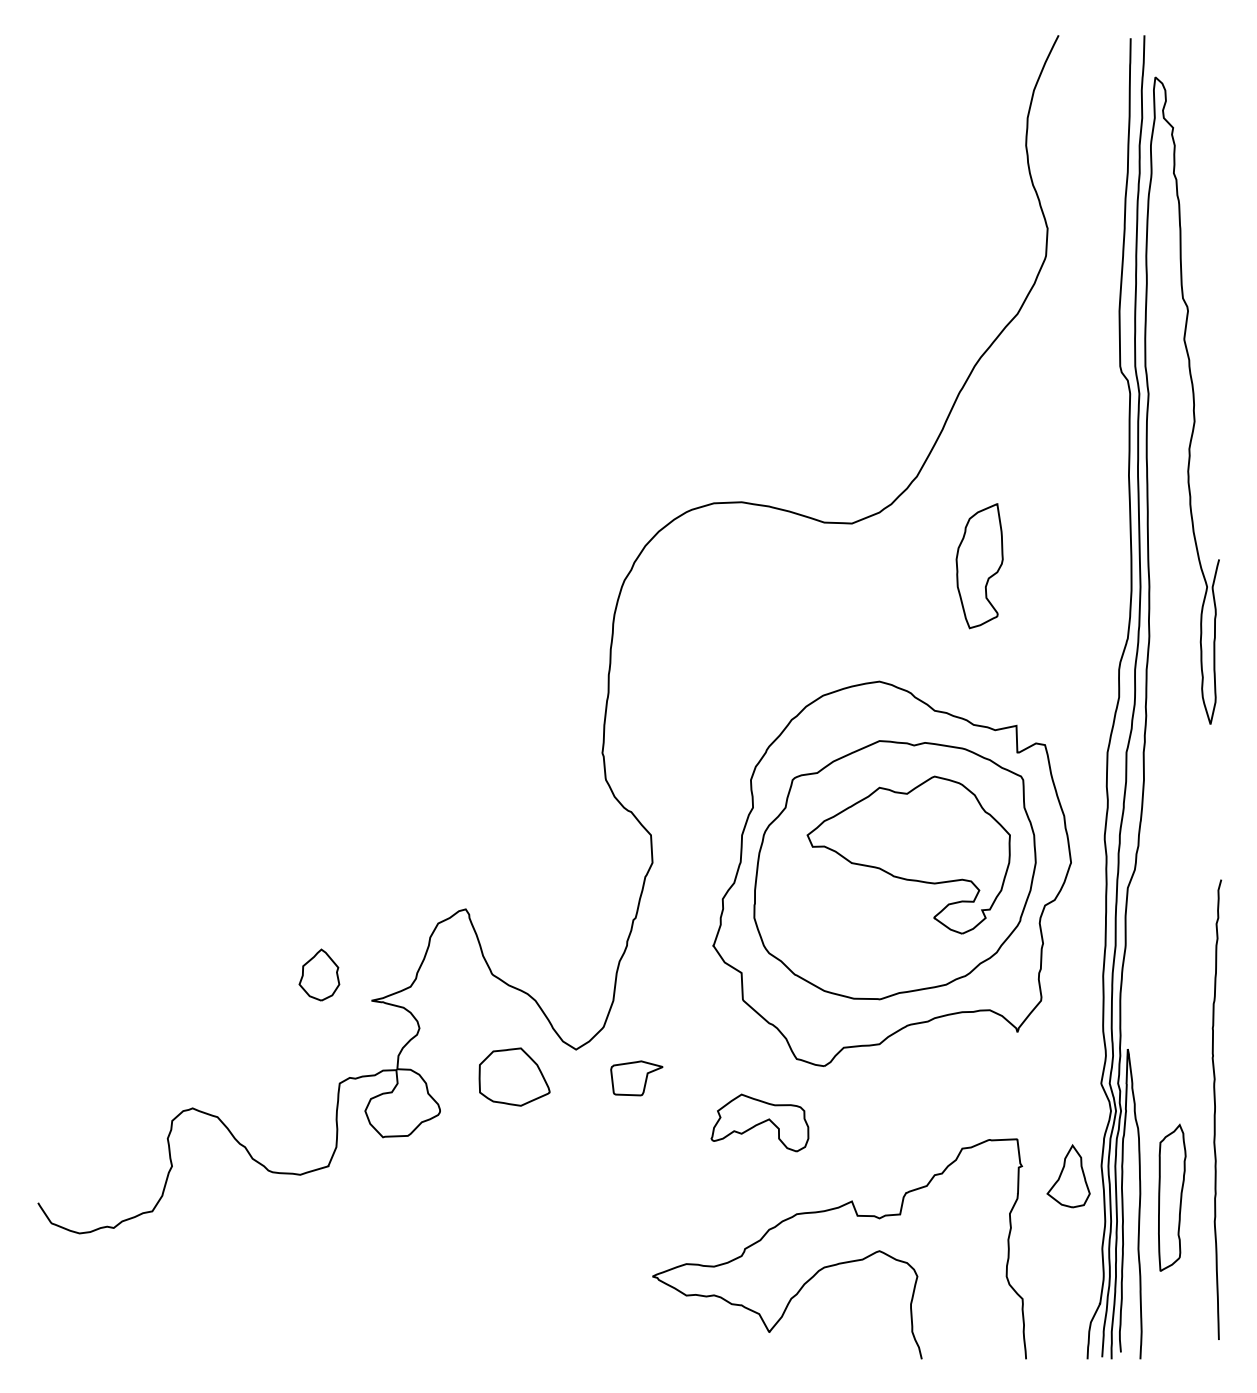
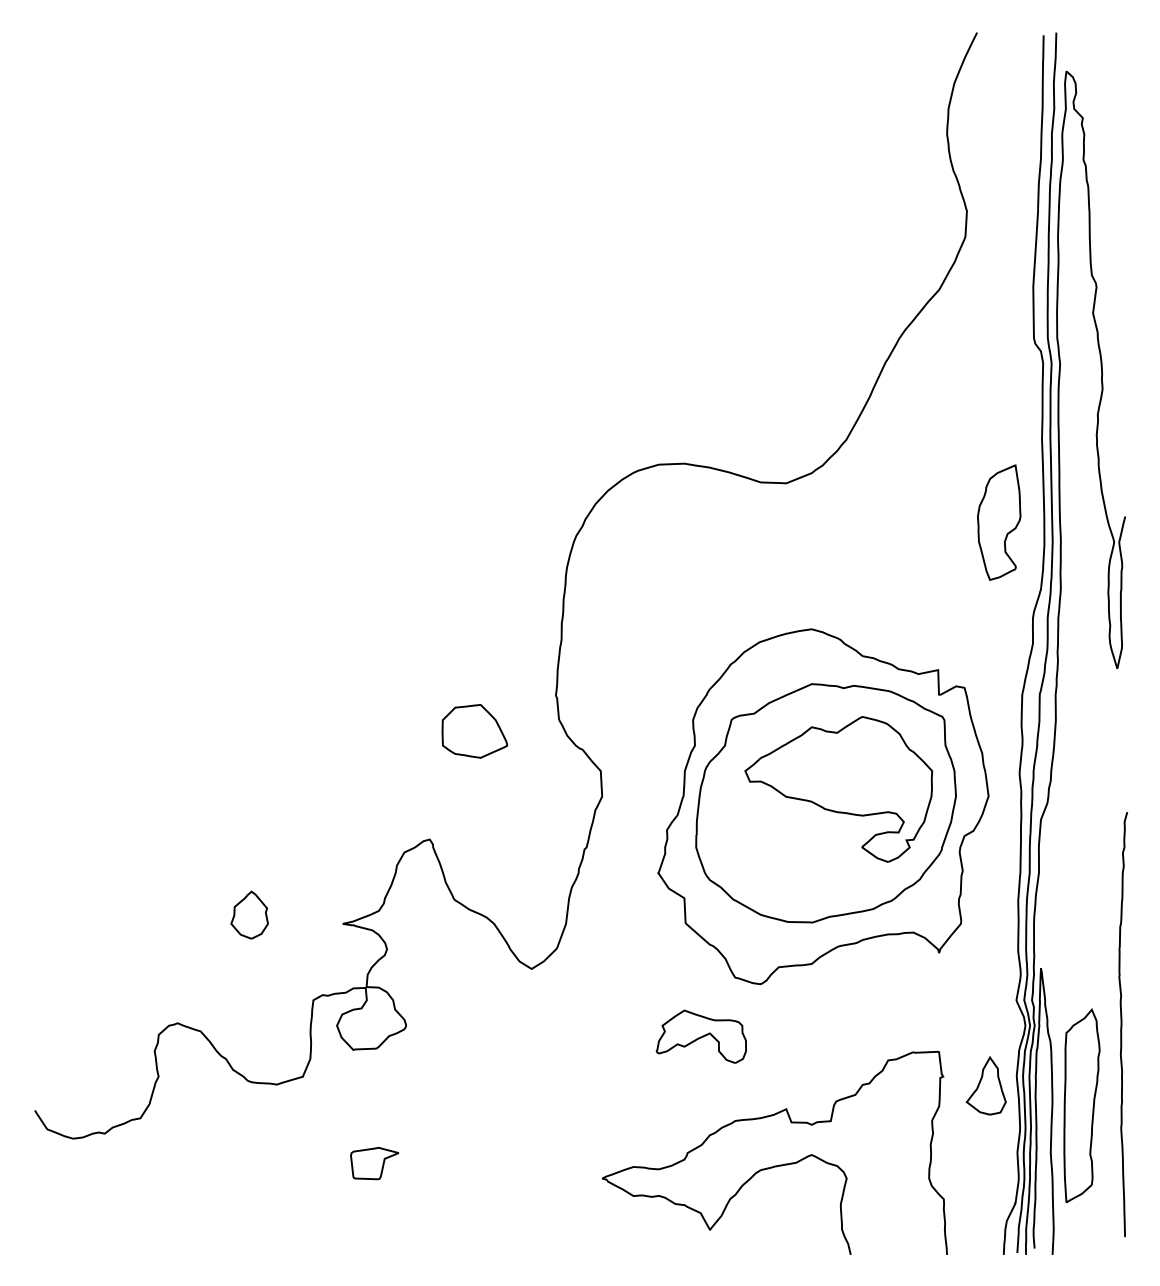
part: (979, 565) -> (999, 522), moved
part: (319, 974) -> (249, 914), moved
part: (514, 1077) -> (474, 731), moved
part: (636, 1078) -> (374, 1163), moved
part: (1171, 1197) -> (1081, 1105), size x1.43

